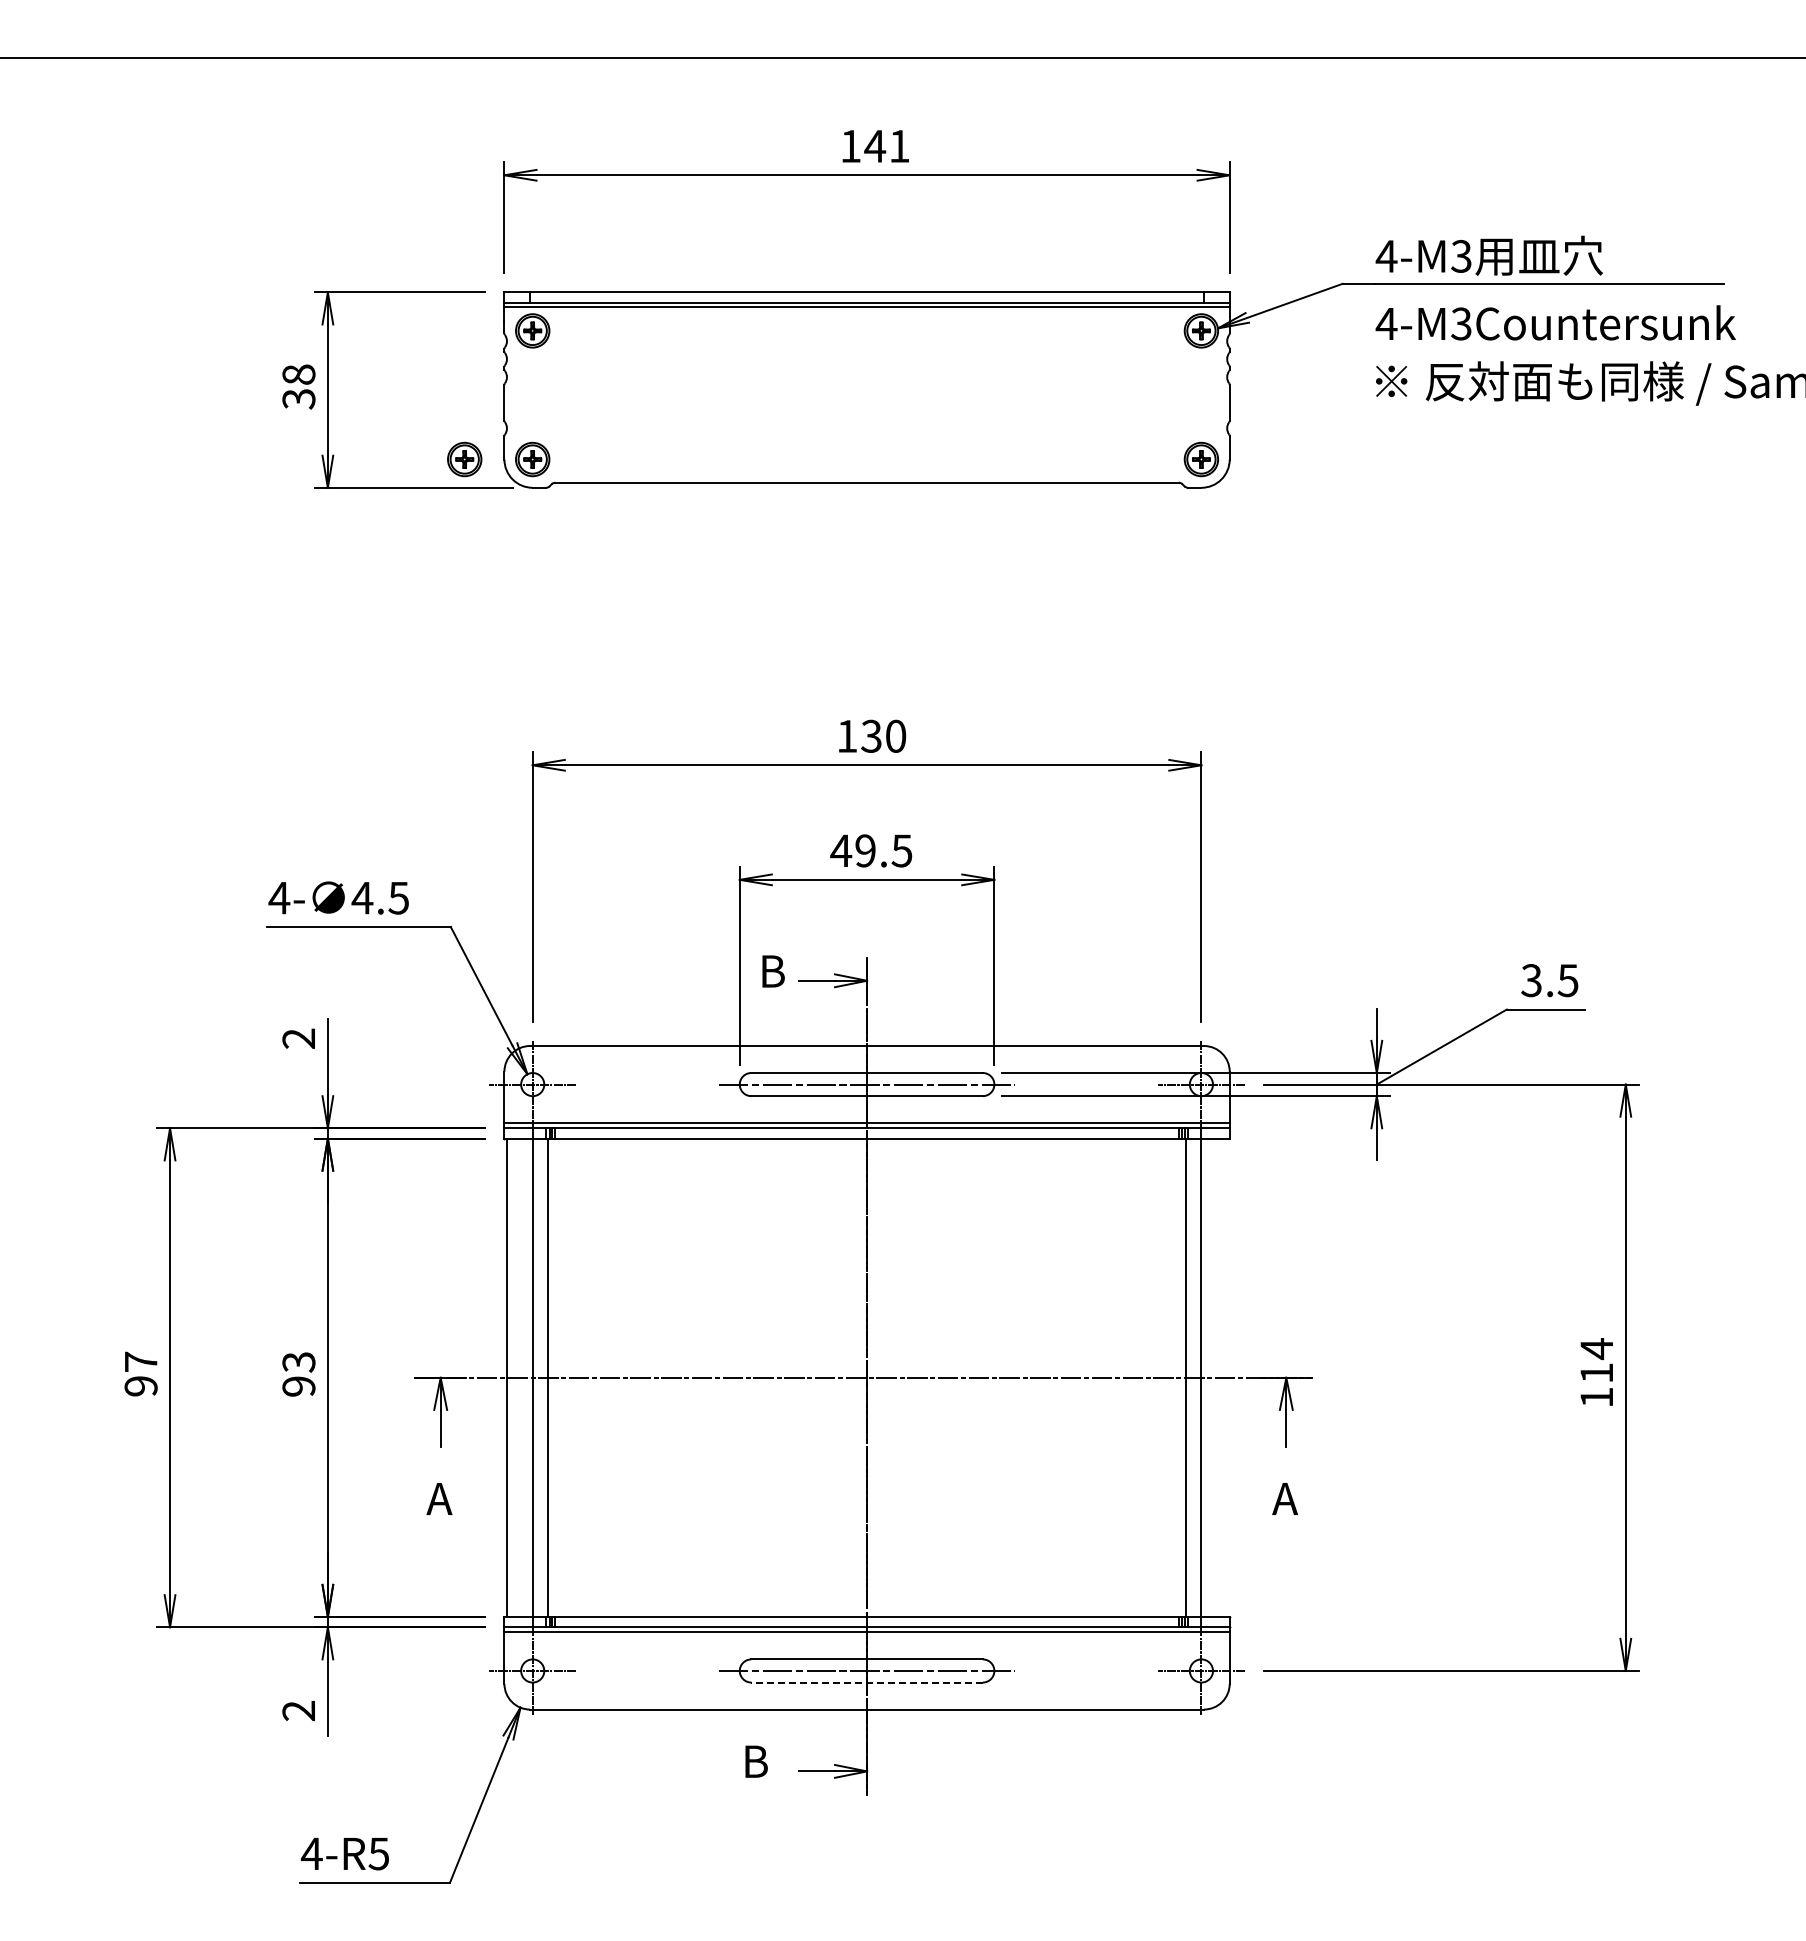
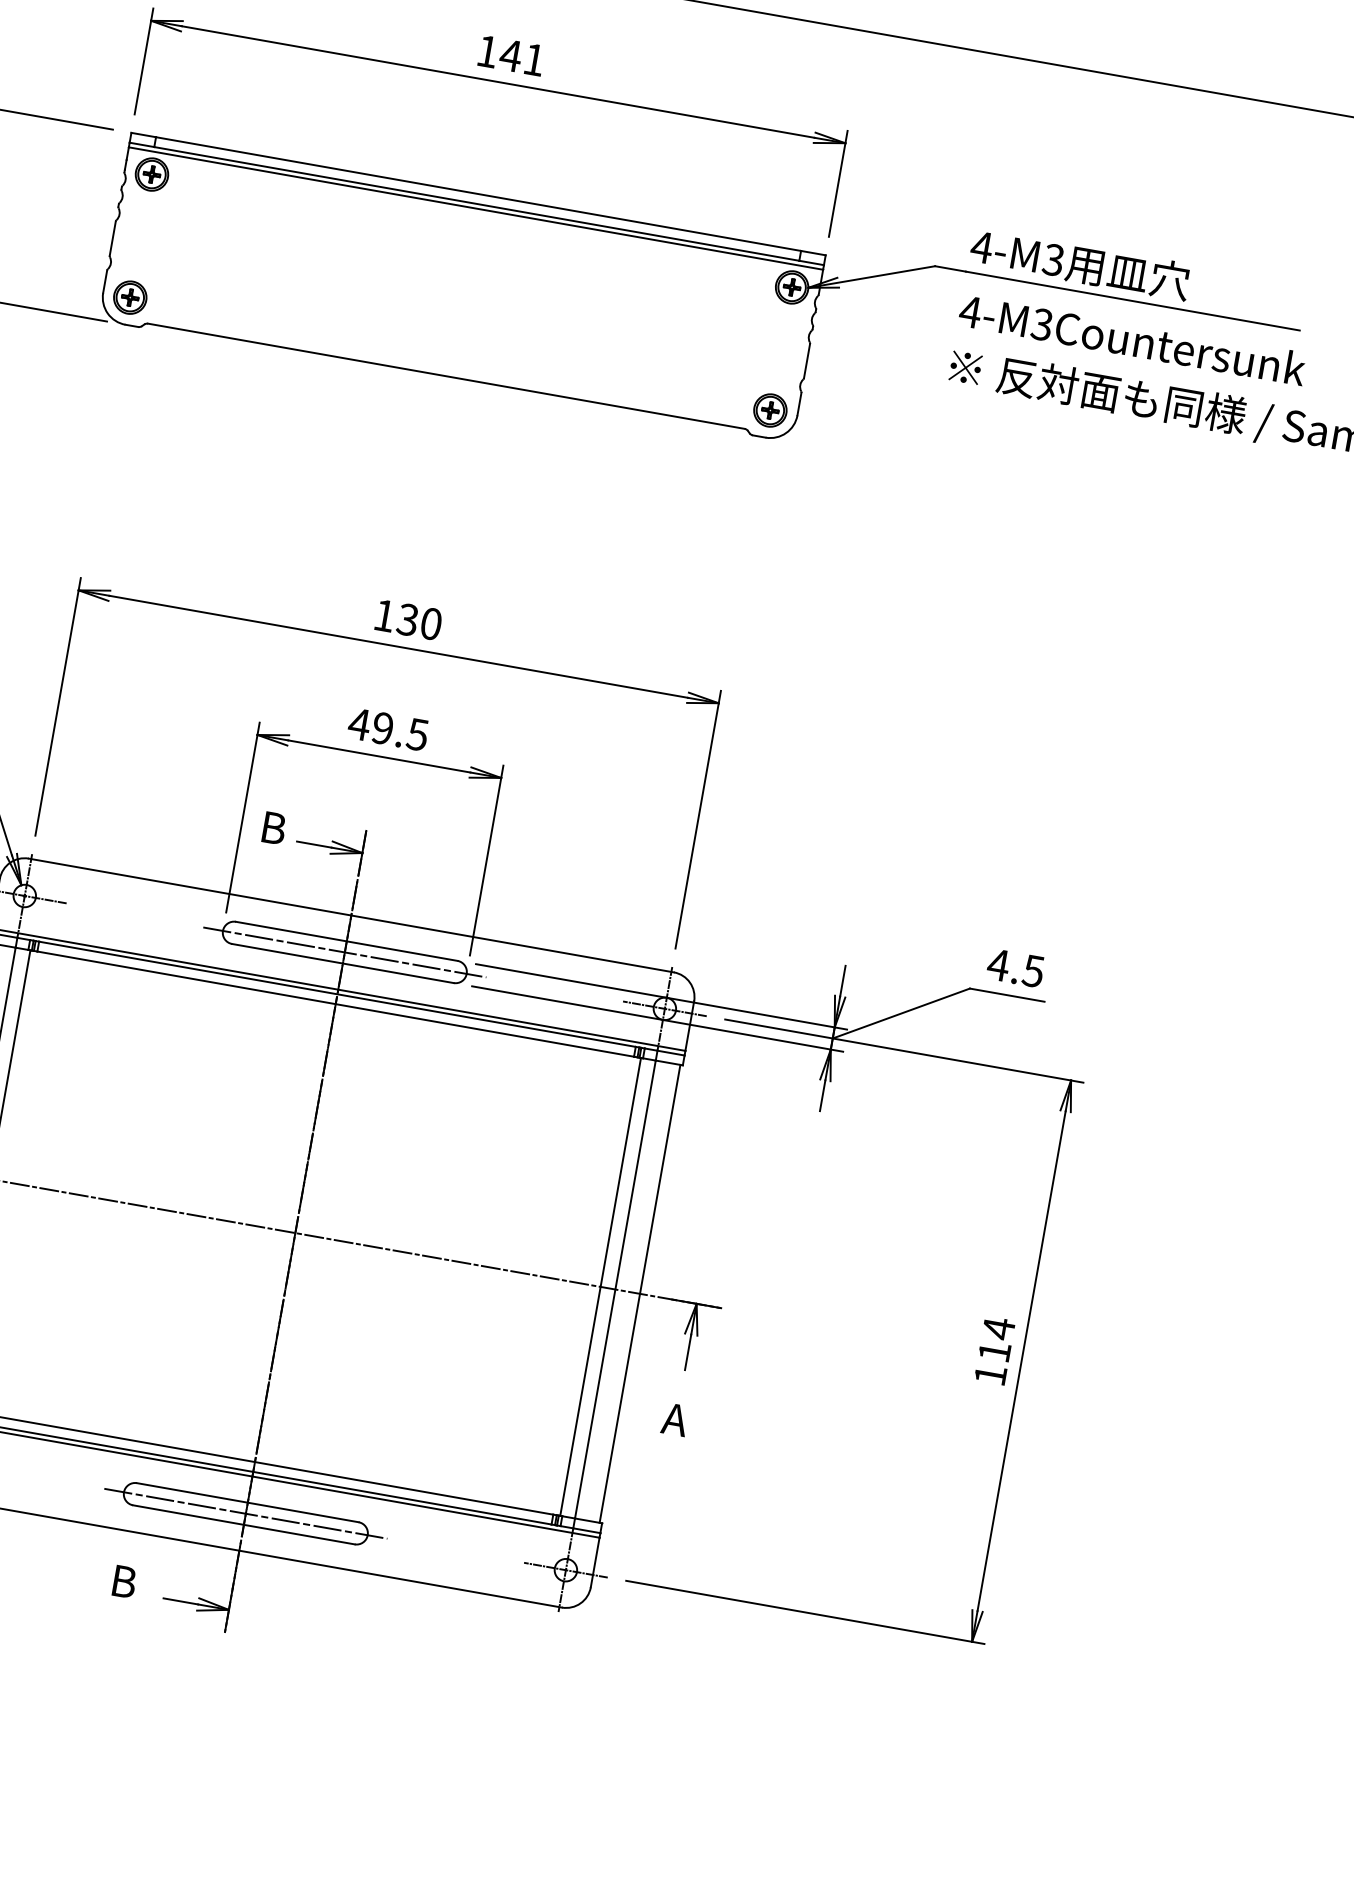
part: (464, 459) -> (64, 286), removed
text: (1531, 980) -> (998, 964), 3.5 -> 4.5
line: (1227, 1377) -> (640, 1293), added
line: (867, 1682) -> (244, 1524), dashed -> solid

